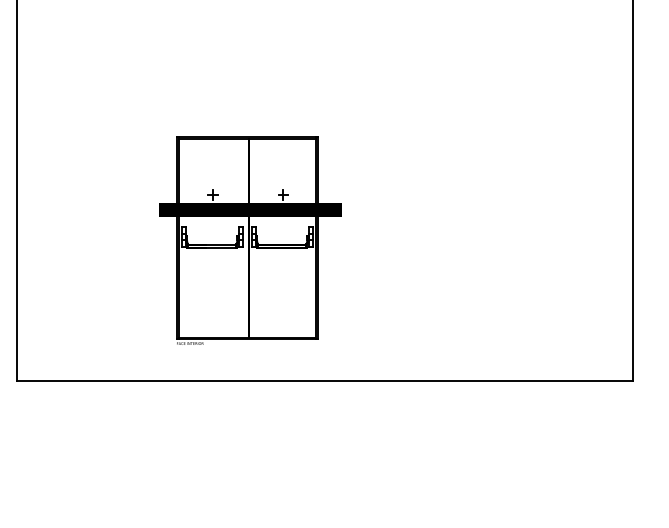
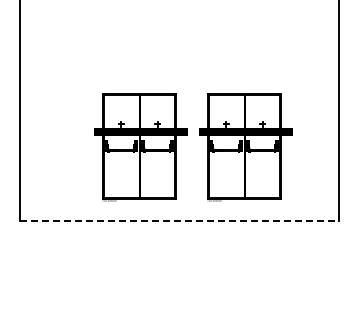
part: (452, 240) -> (245, 147), added
line: (325, 381) -> (179, 220), solid -> dashed

